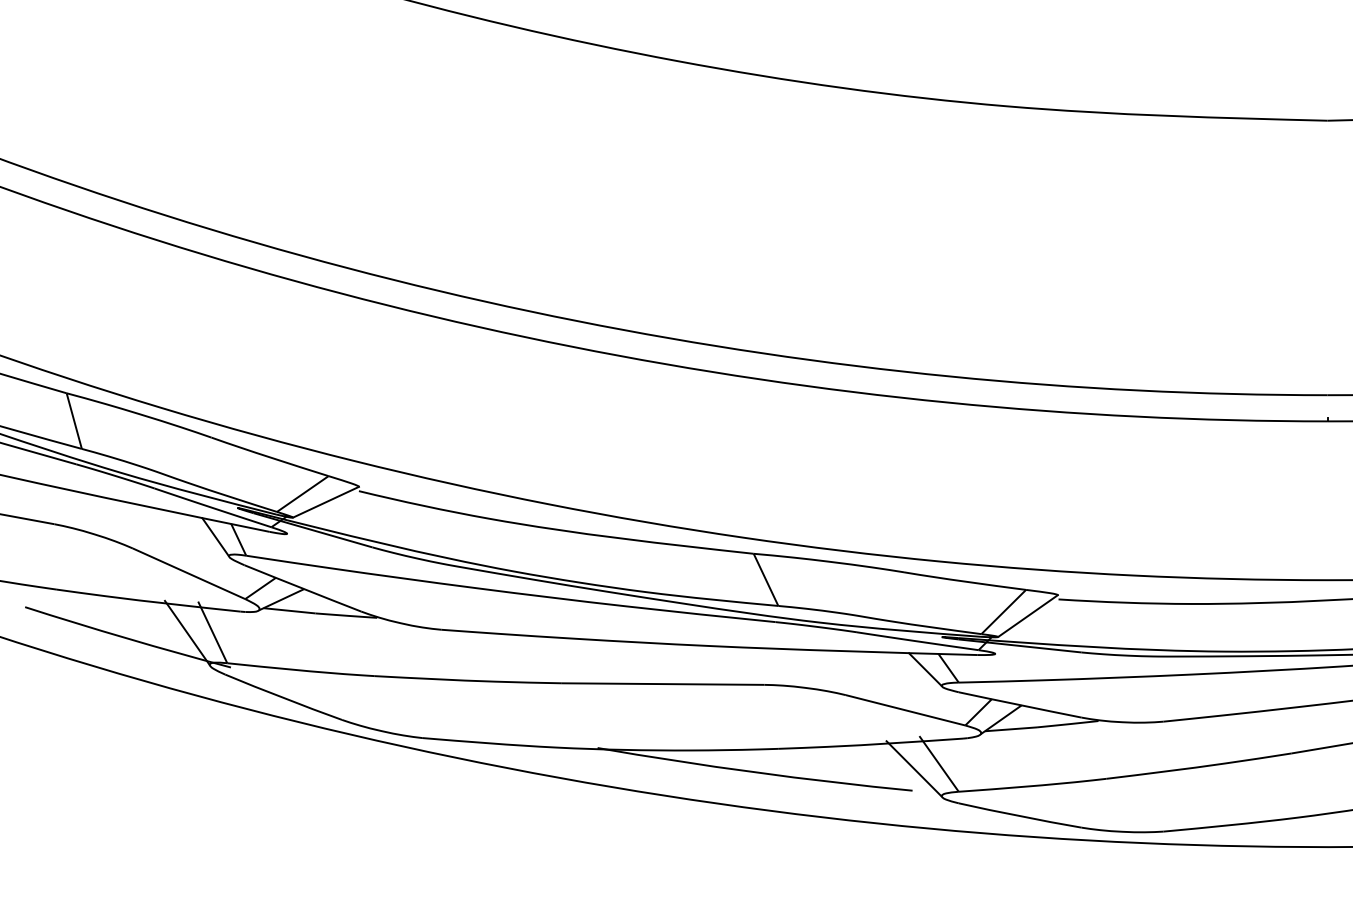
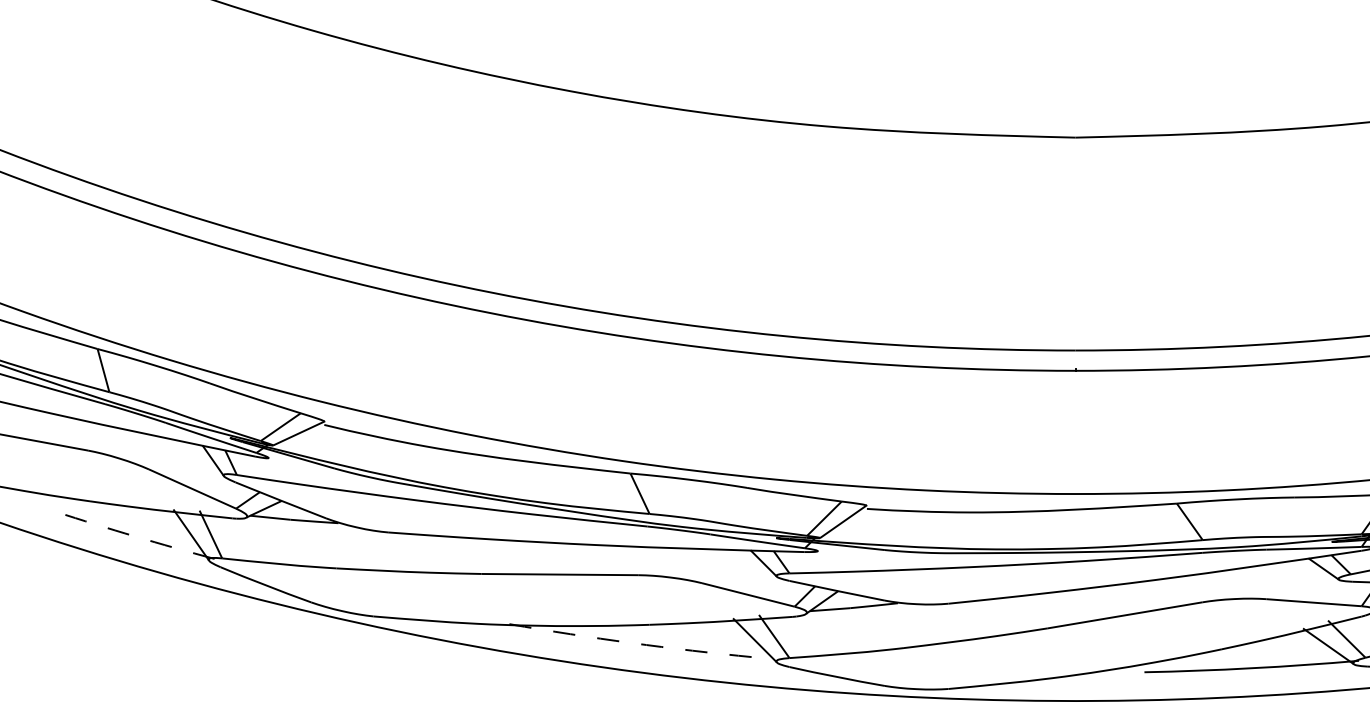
arc: (127, 638) -> (144, 539), solid -> dashed
arc: (755, 771) -> (631, 642), solid -> dashed

